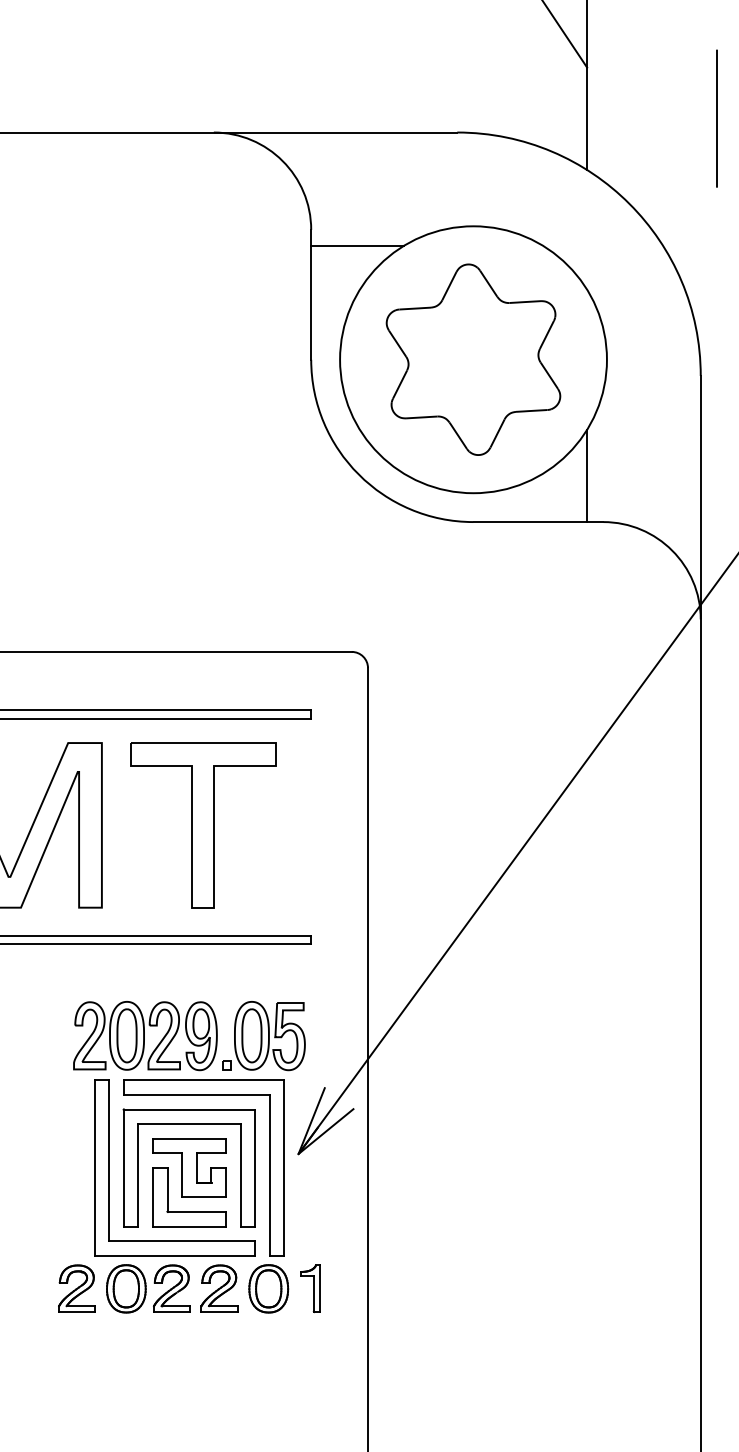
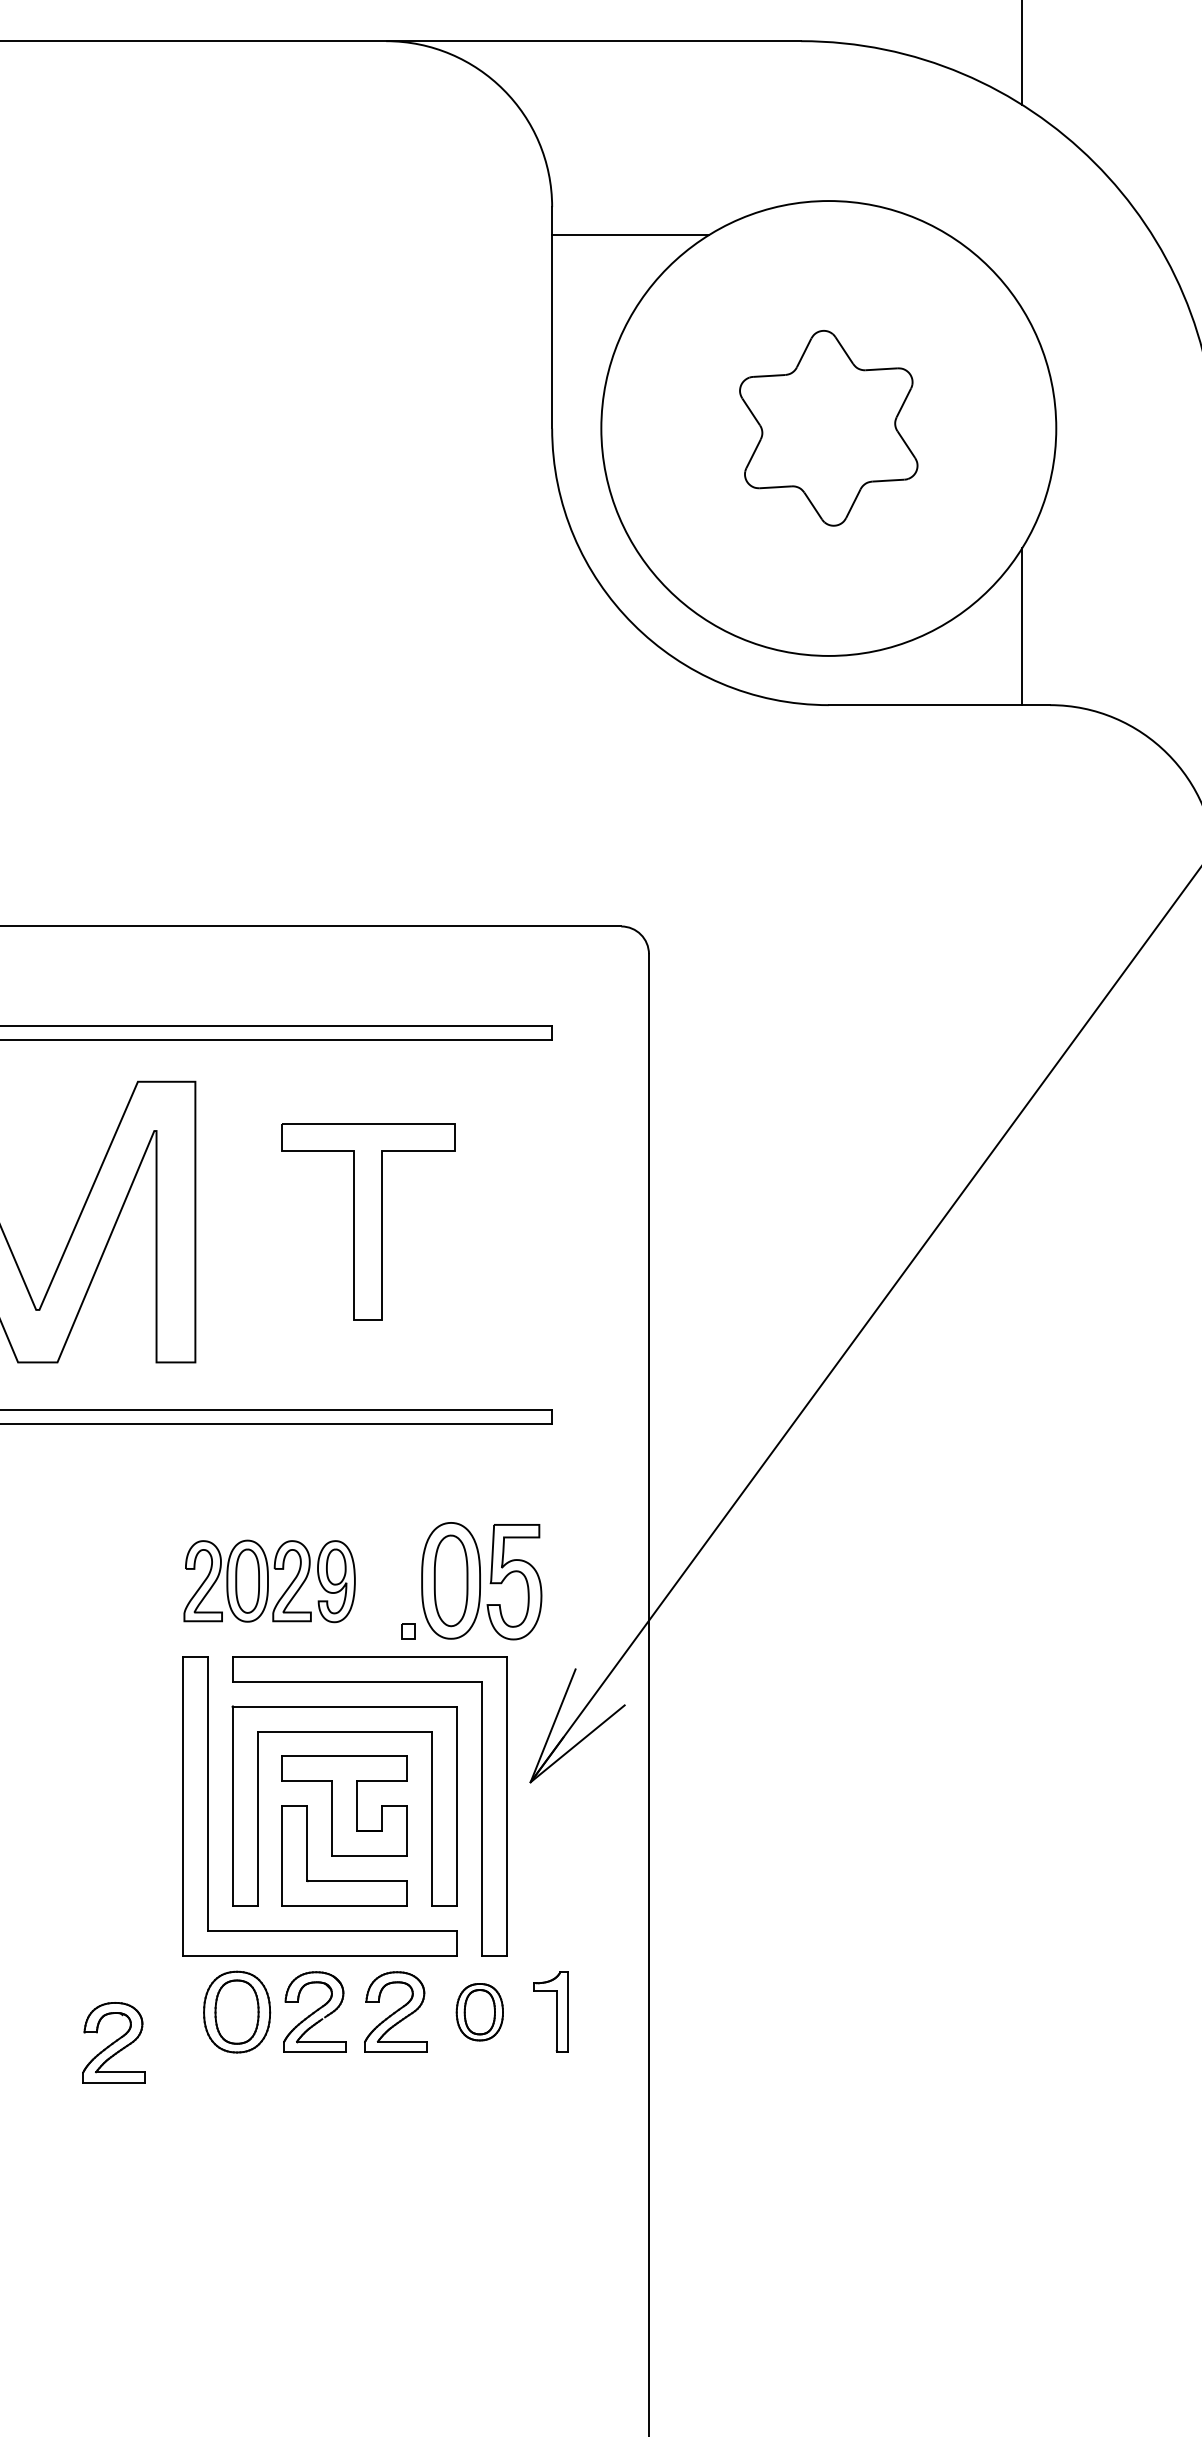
part: (473, 359) -> (828, 428), size x0.6
part: (203, 825) -> (368, 1222), size x0.7
part: (145, 1036) -> (269, 1581), size x0.7
part: (76, 1288) -> (112, 2042), moved
part: (268, 1288) -> (479, 2011), size x0.7

